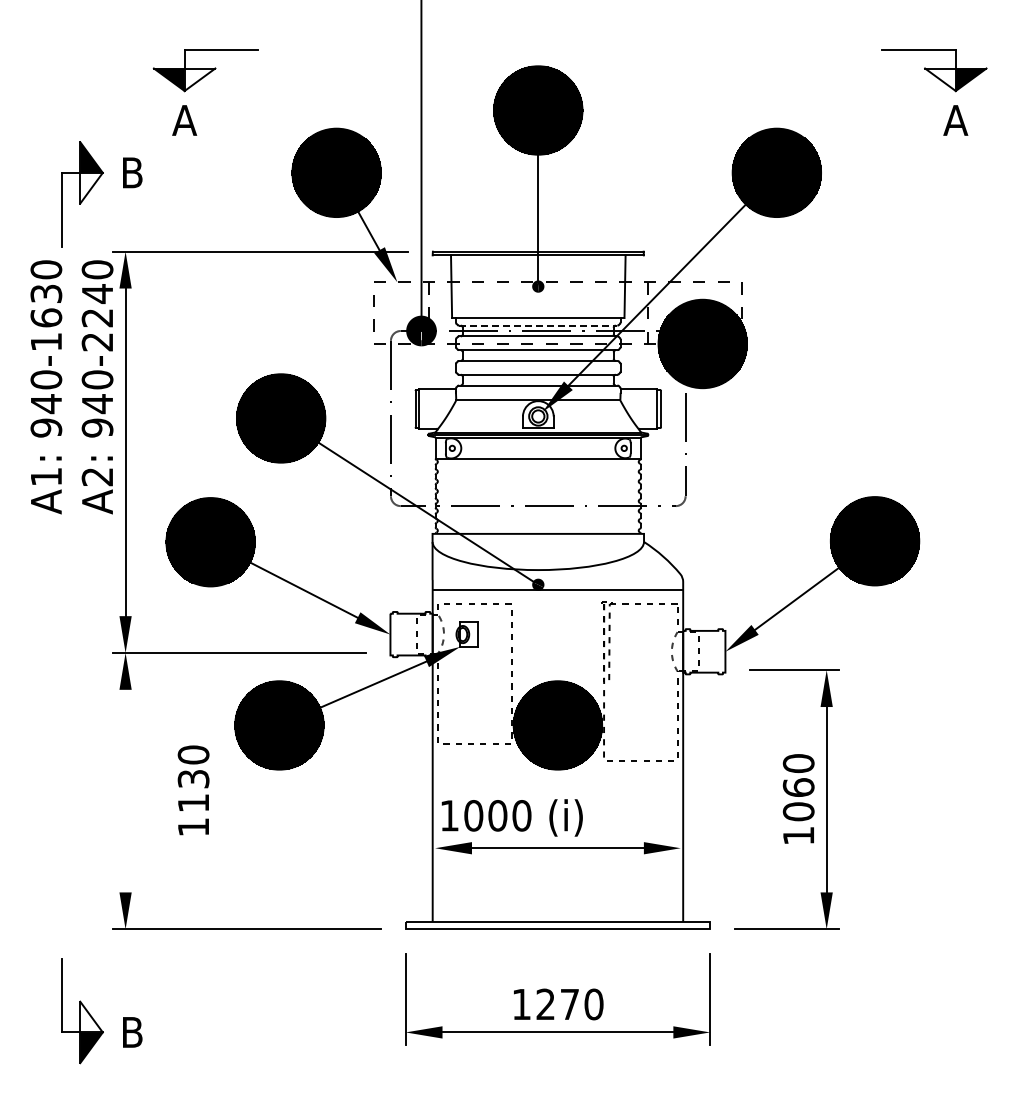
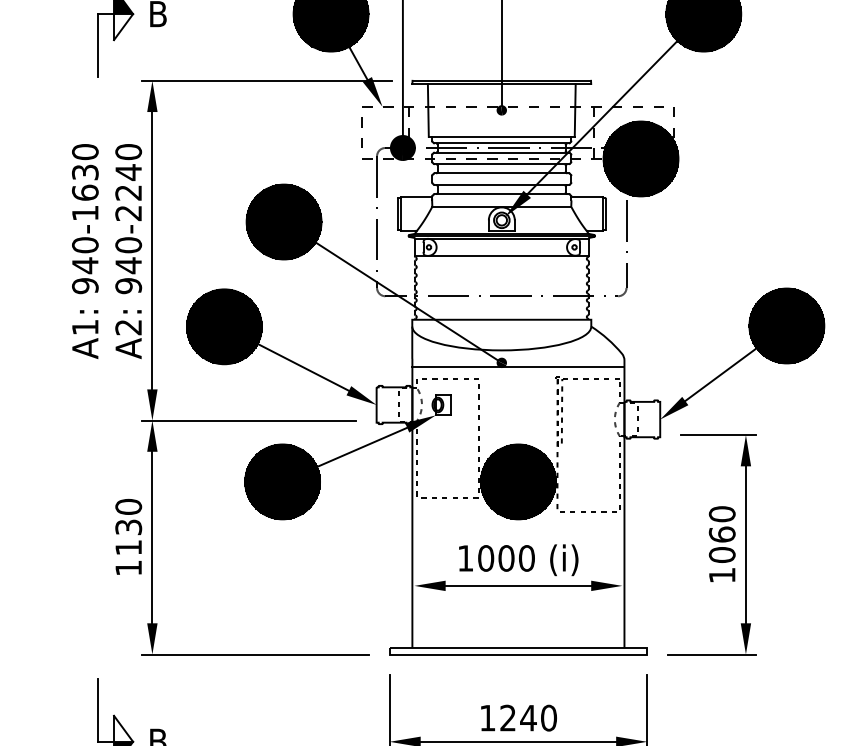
line: (538, 325) -> (501, 143), dashed -> solid
text: (71, 387) -> (106, 251), moved
line: (125, 790) -> (152, 537), added
text: (193, 790) -> (128, 537), moved
text: (511, 817) -> (518, 559), moved
text: (569, 1004) -> (528, 718), 1270 -> 1240

